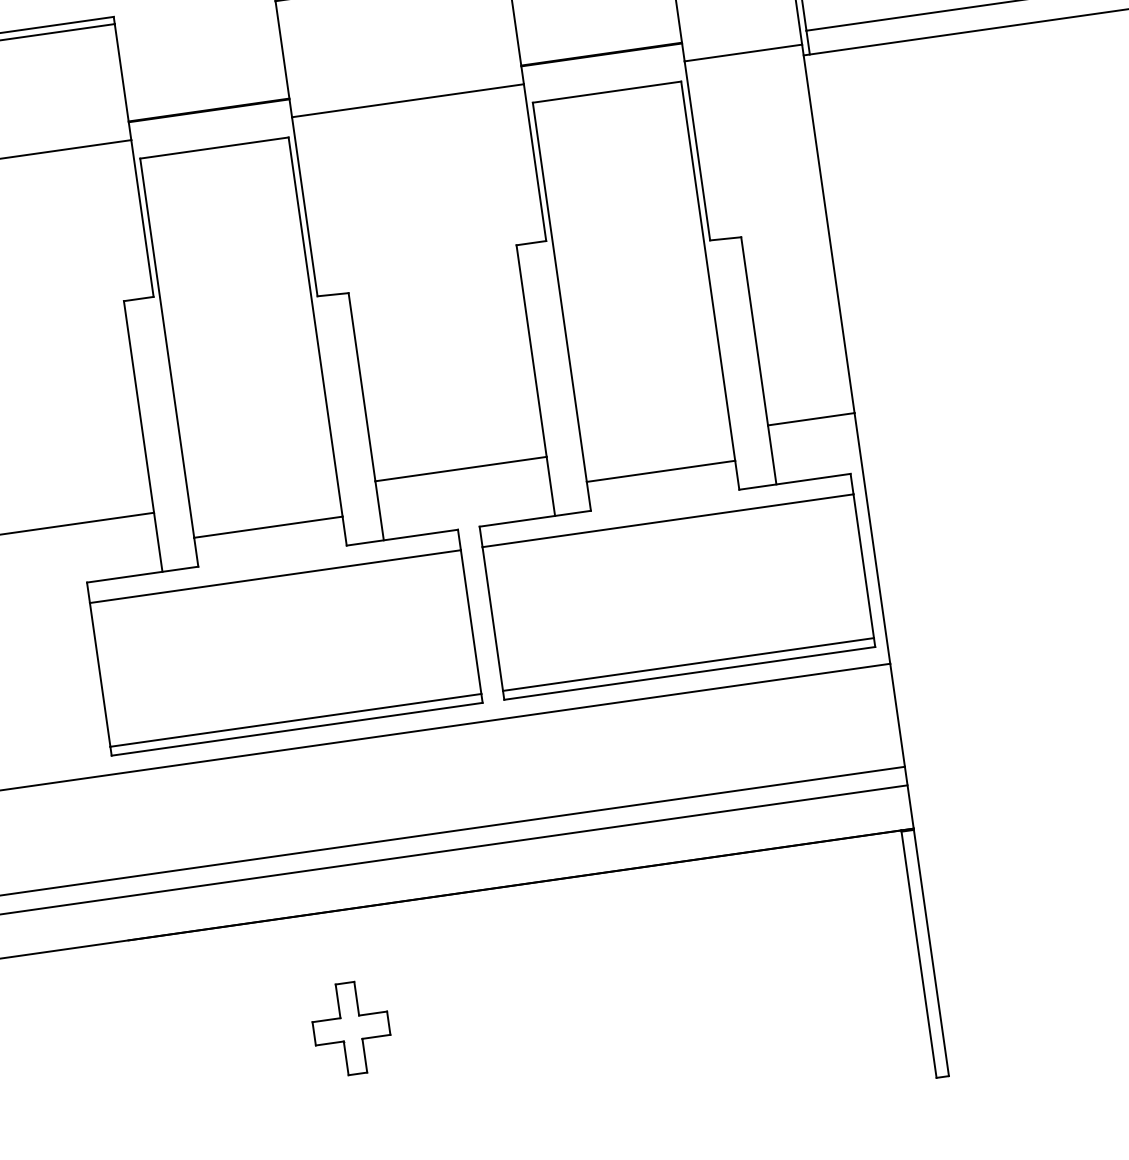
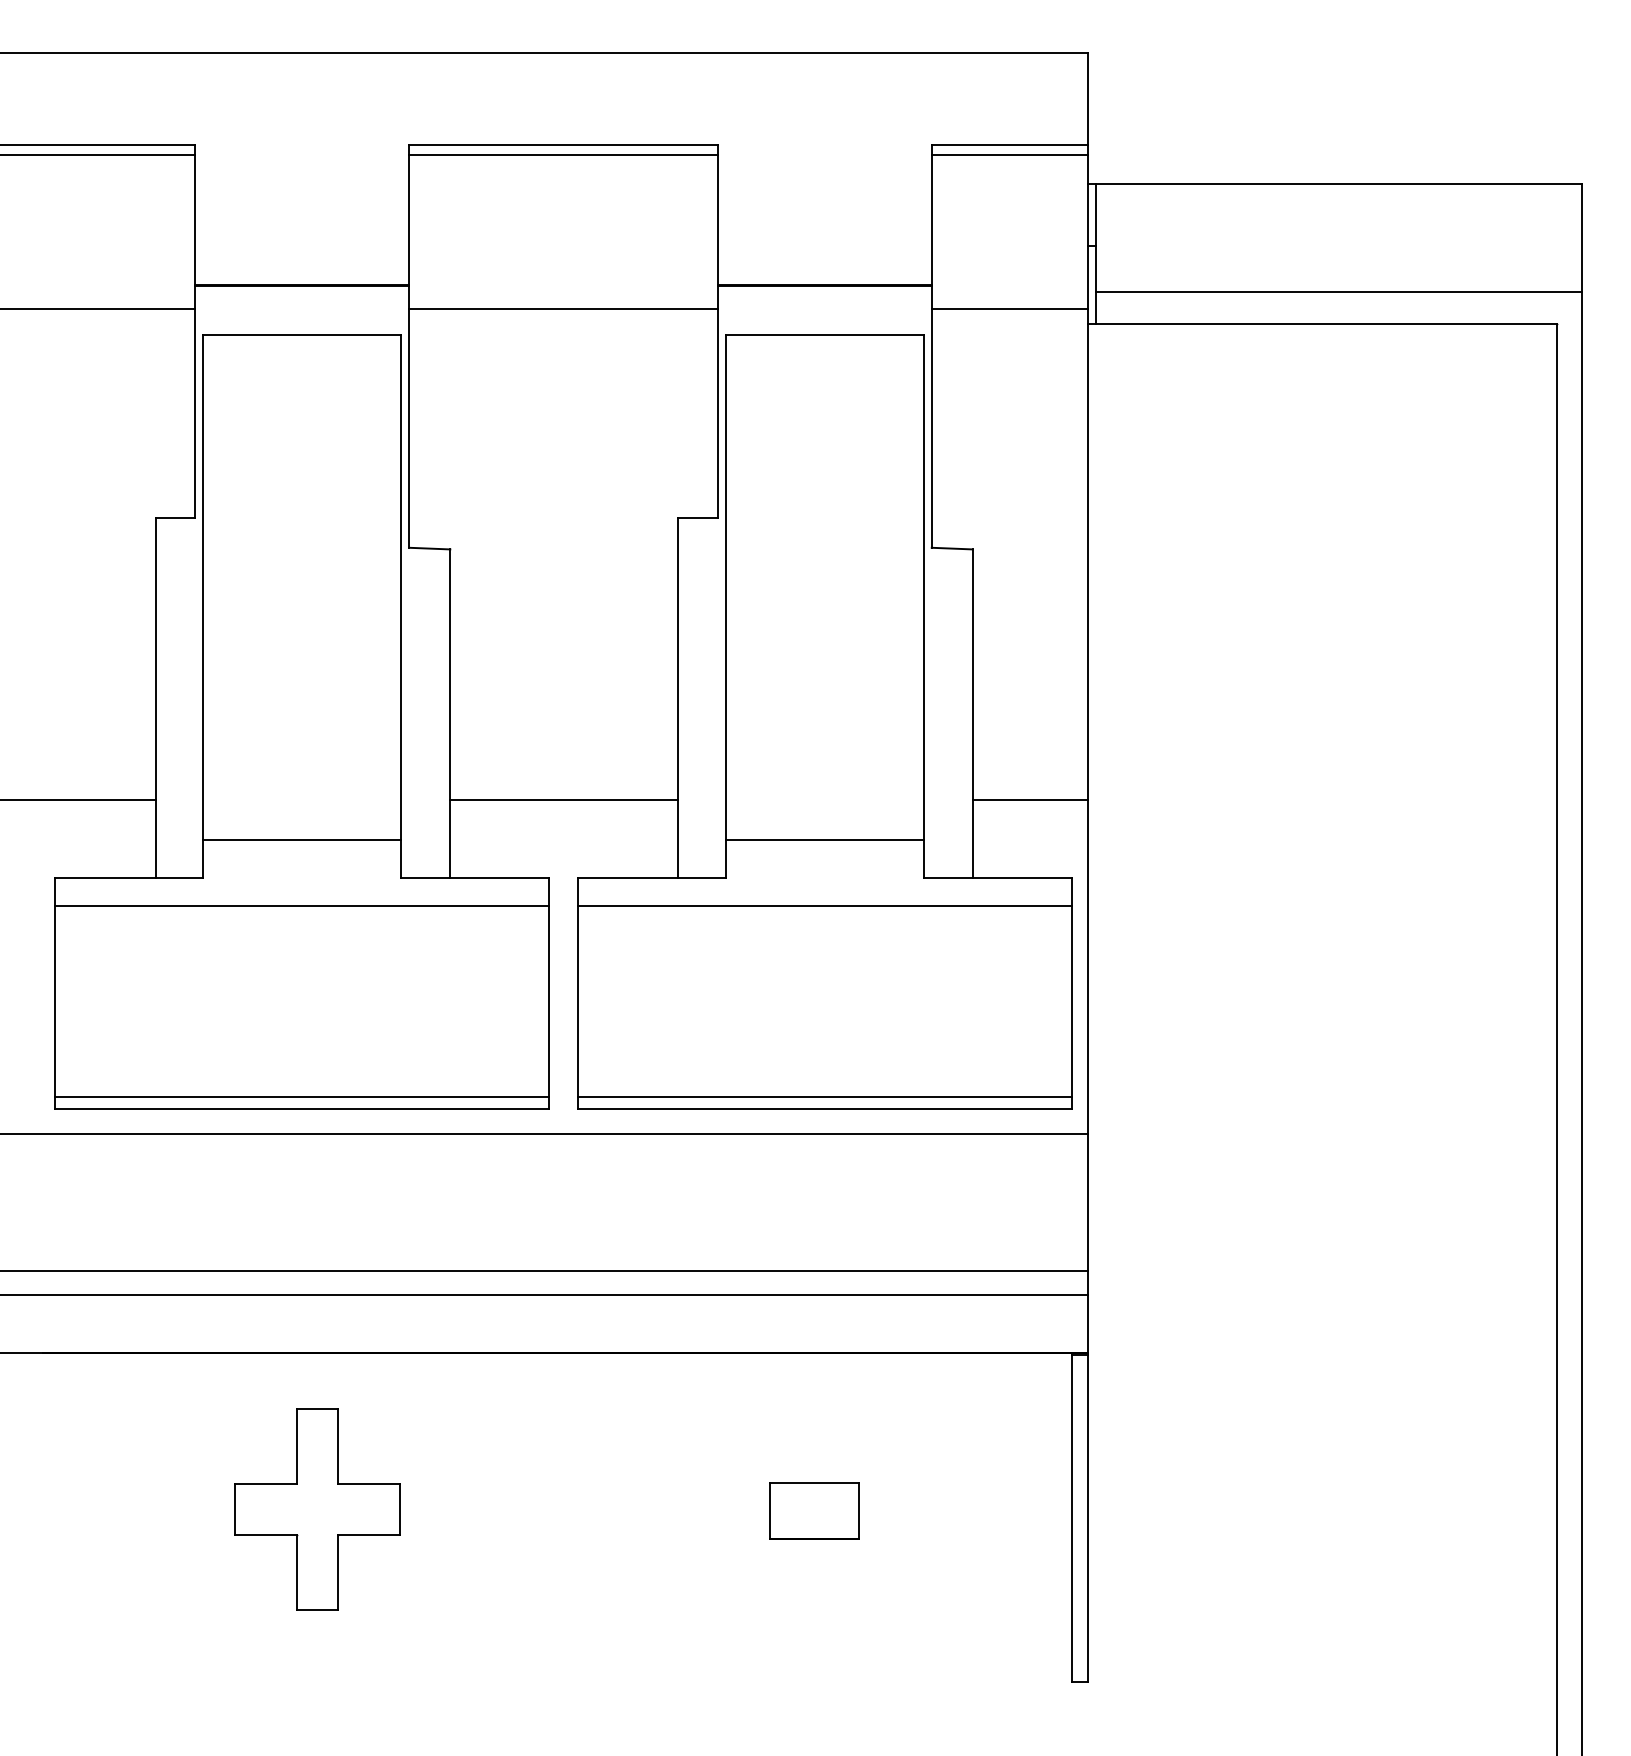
part: (724, 976) -> (814, 1510), added
part: (351, 1028) -> (317, 1509), size x1.67

